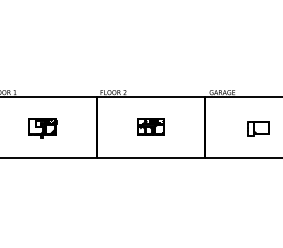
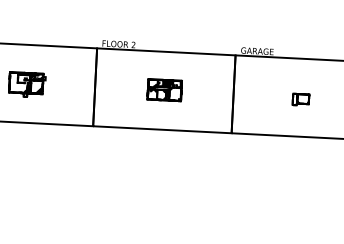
part: (258, 128) -> (300, 99), size x0.6

